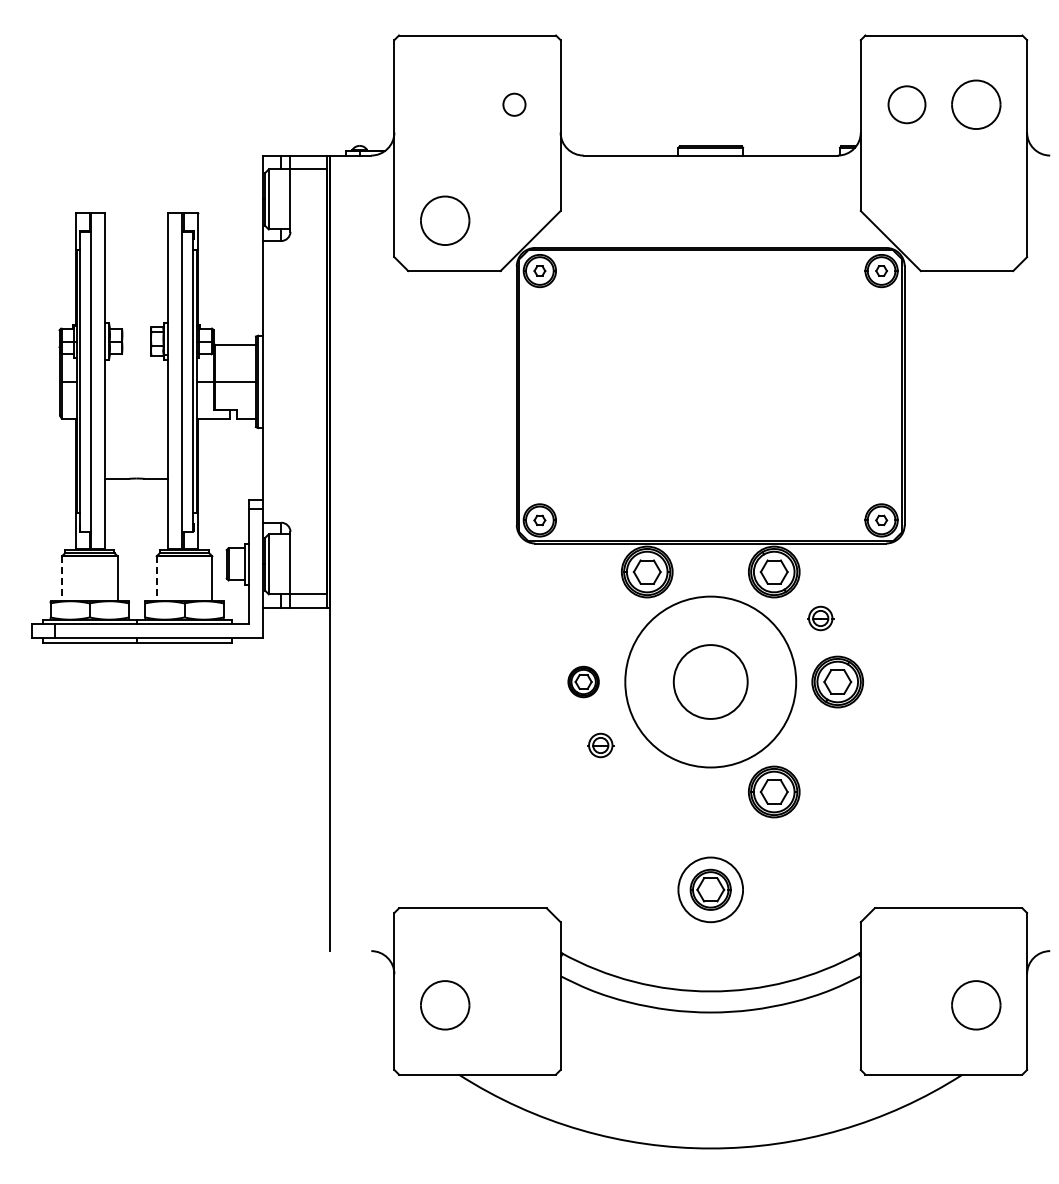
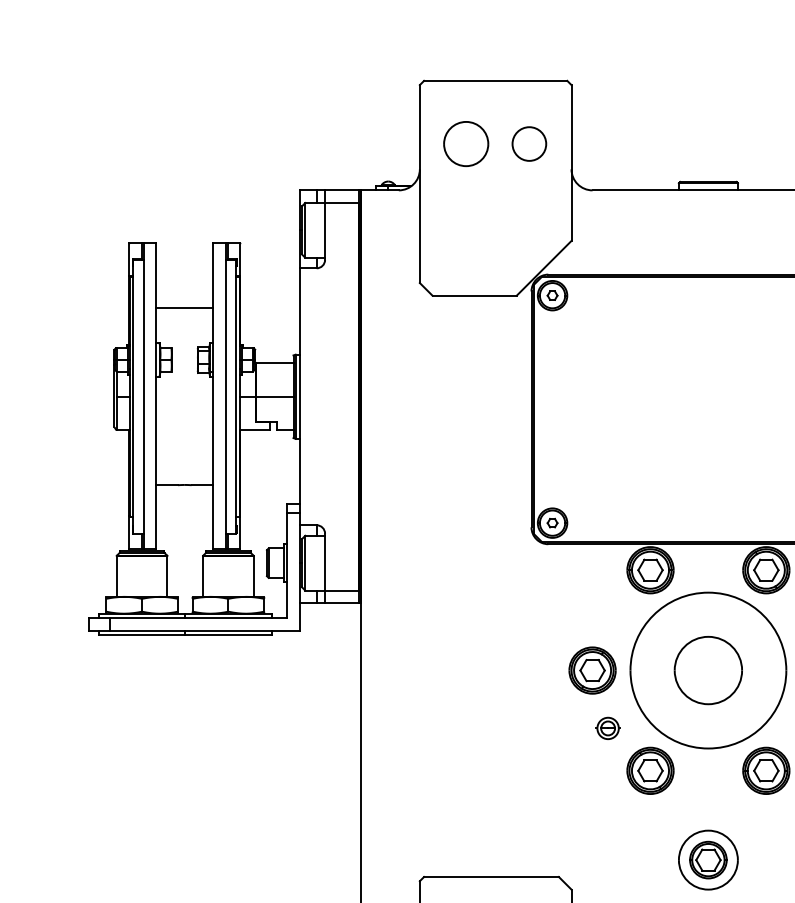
circle: (514, 104) -> (529, 143), size x1.67
part: (445, 220) -> (466, 143), moved
line: (136, 284) -> (184, 307), added
line: (62, 579) -> (117, 577), dashed -> solid
line: (156, 579) -> (202, 577), dashed -> solid
part: (583, 681) -> (592, 670), size x1.67
part: (647, 791) -> (650, 770), added

